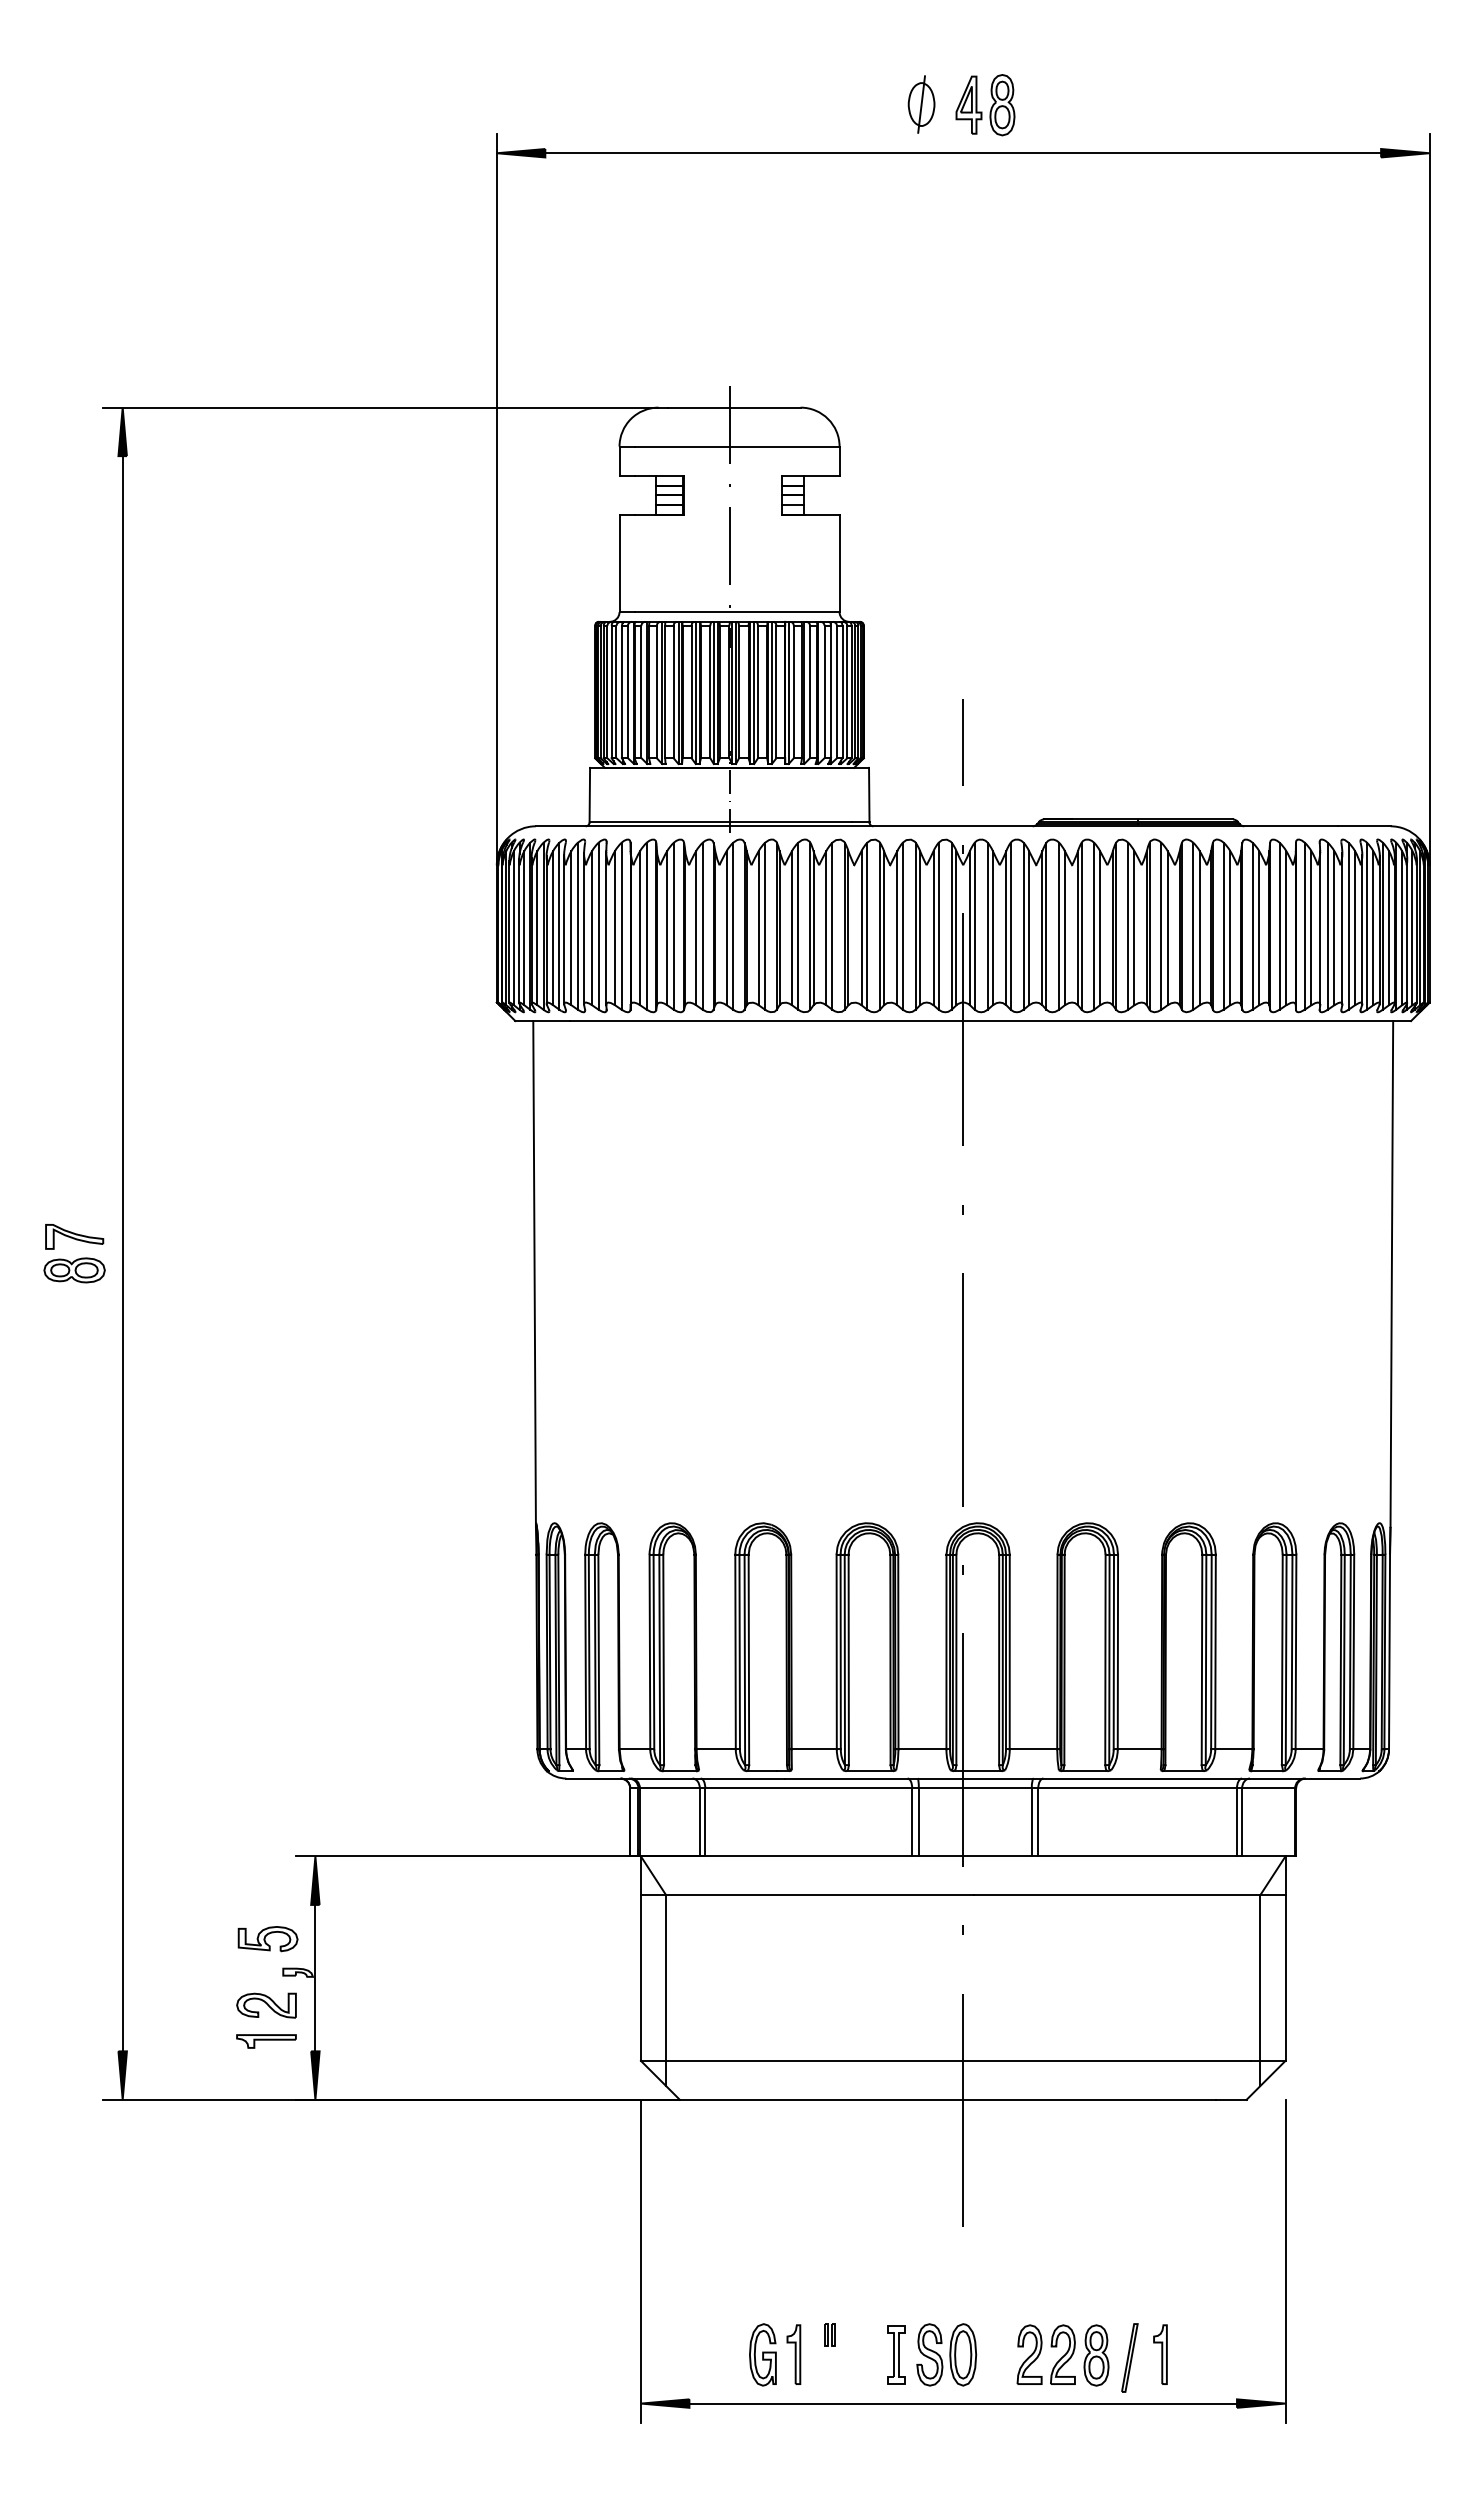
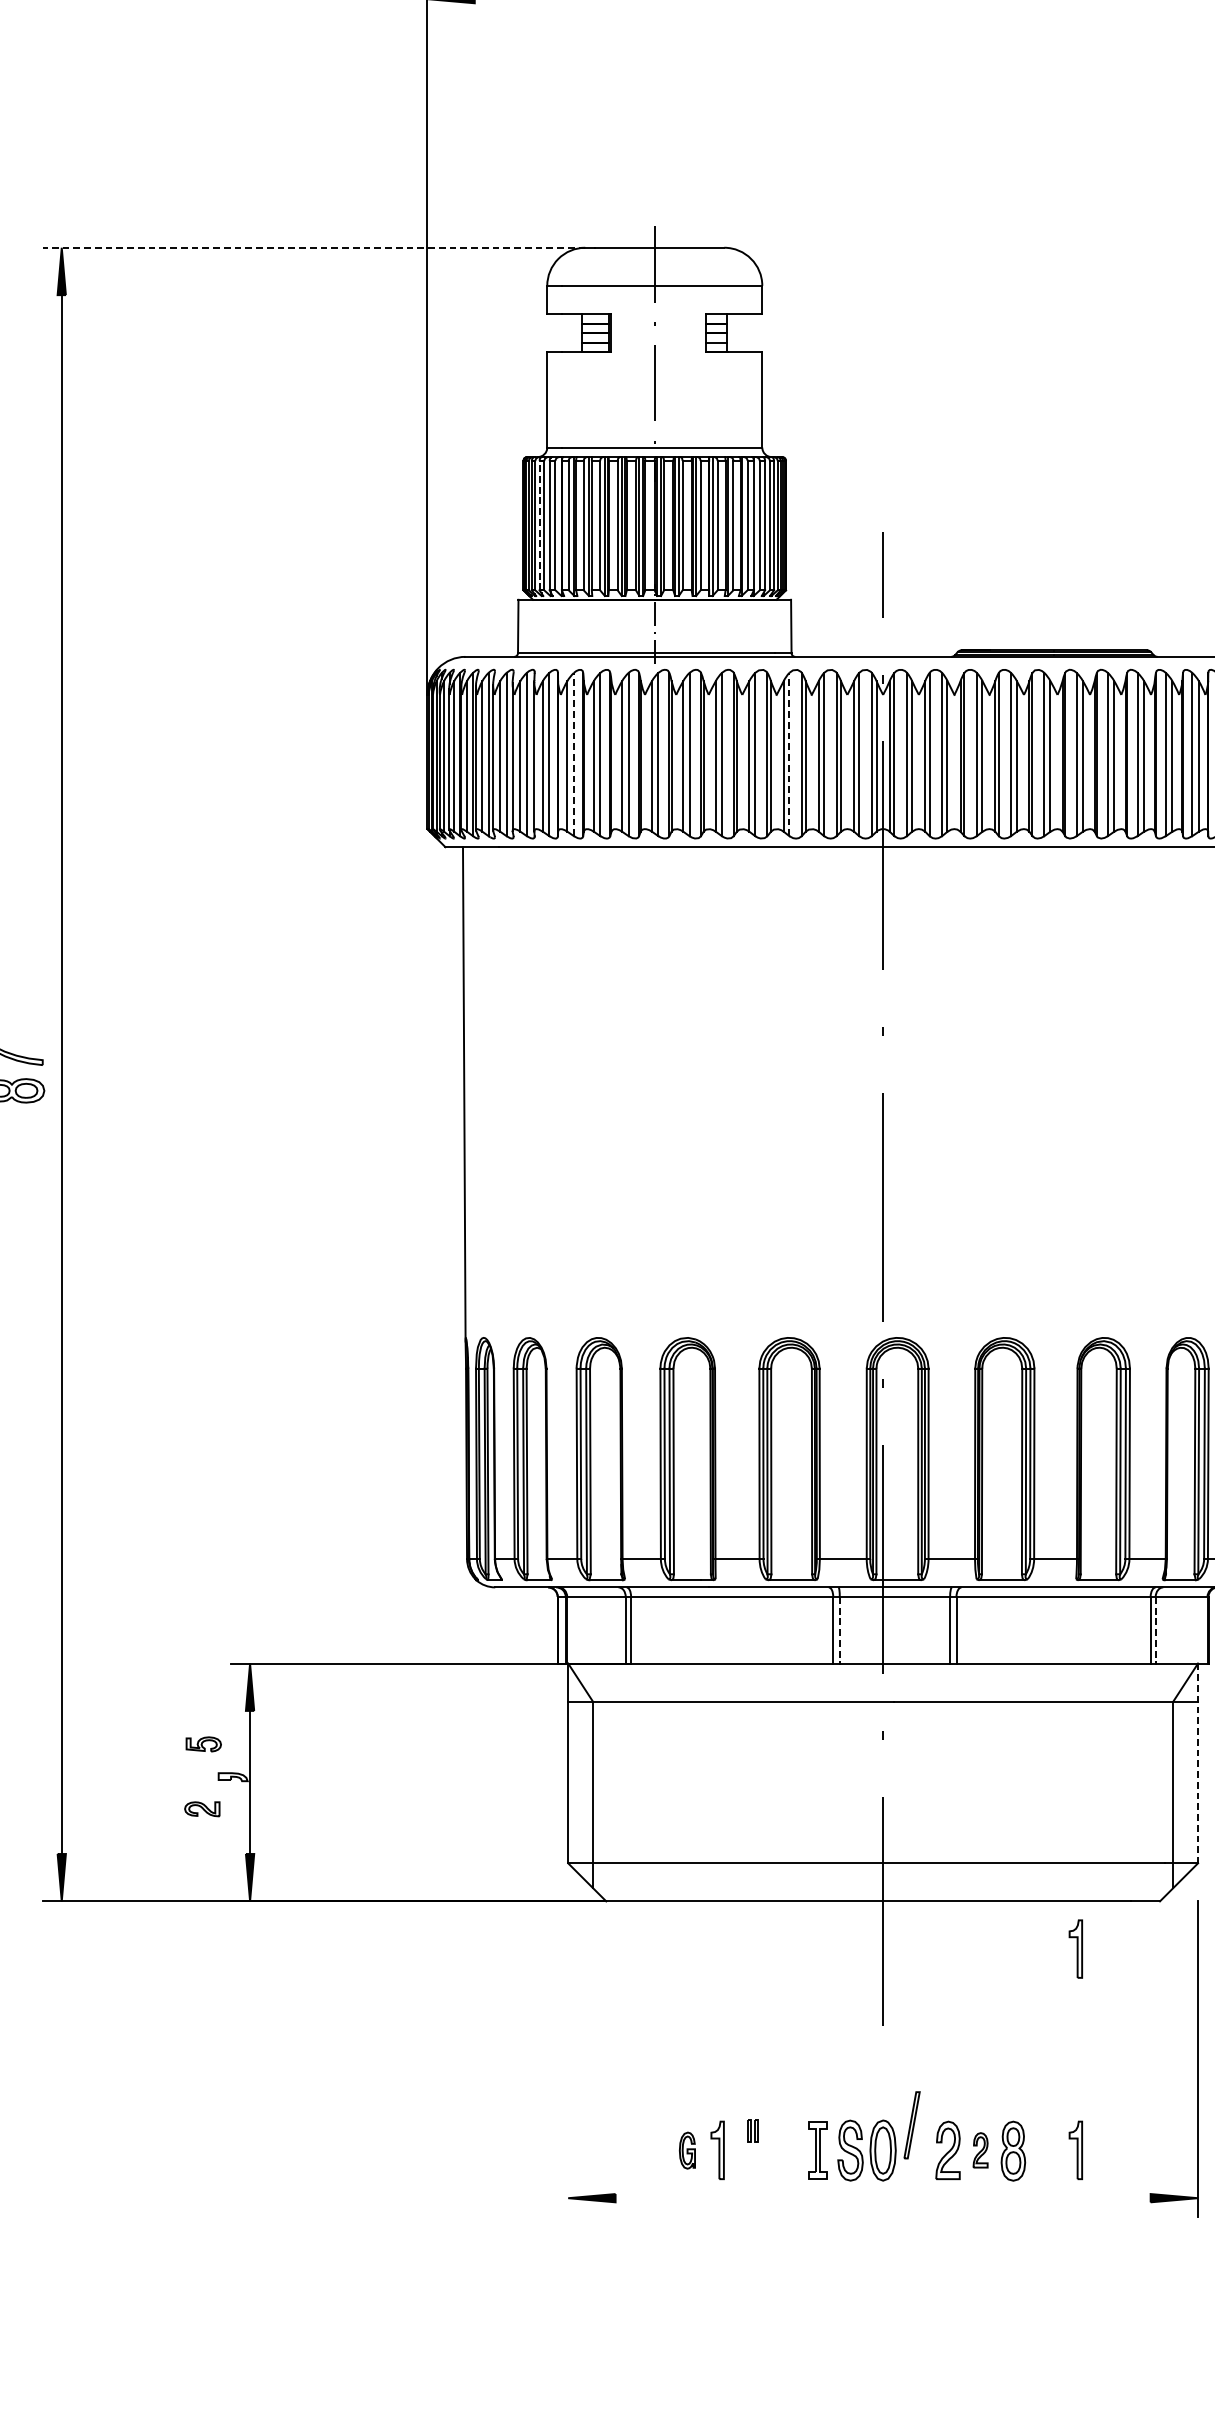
line: (380, 407) -> (313, 247), solid -> dashed
line: (611, 691) -> (539, 525), solid -> dashed
line: (646, 926) -> (573, 754), solid -> dashed
line: (867, 926) -> (789, 754), solid -> dashed
line: (918, 1822) -> (839, 1630), solid -> dashed
line: (1242, 1822) -> (1156, 1630), solid -> dashed
part: (267, 1939) -> (203, 1744), size x0.6
line: (1285, 1959) -> (1198, 1764), solid -> dashed
part: (266, 2005) -> (202, 1809), size x0.6
part: (266, 2041) -> (202, 1844), removed
part: (1160, 2148) -> (1075, 1948), added
line: (640, 2261) -> (567, 2059), removed
part: (762, 2354) -> (686, 2150), size x0.6
part: (1062, 2354) -> (980, 2150), size x0.6
part: (1129, 2357) -> (911, 2124), moved
line: (963, 2403) -> (883, 2198), removed

